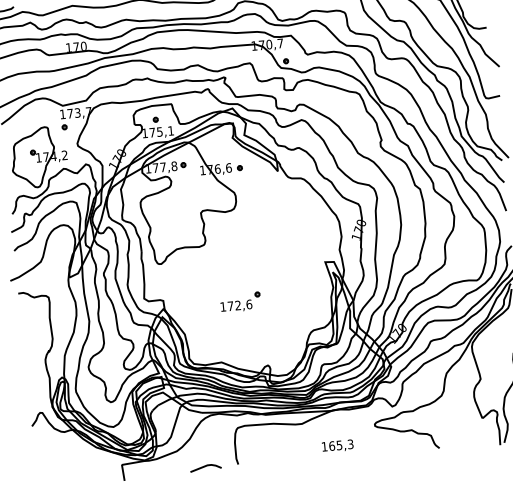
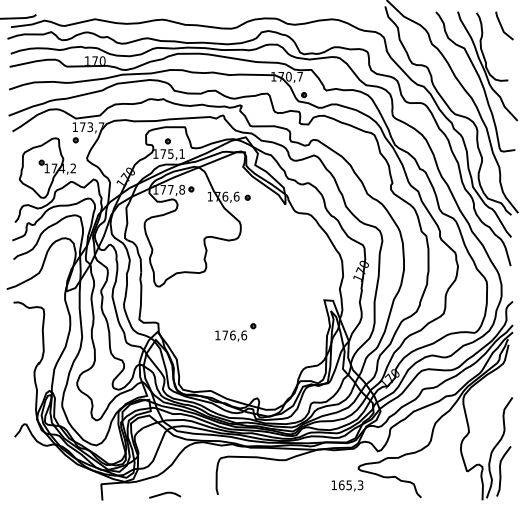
text: (237, 305) -> (232, 335), 172,6 -> 176,6
text: (337, 445) -> (347, 485), moved
line: (206, 467) -> (165, 494), moved

